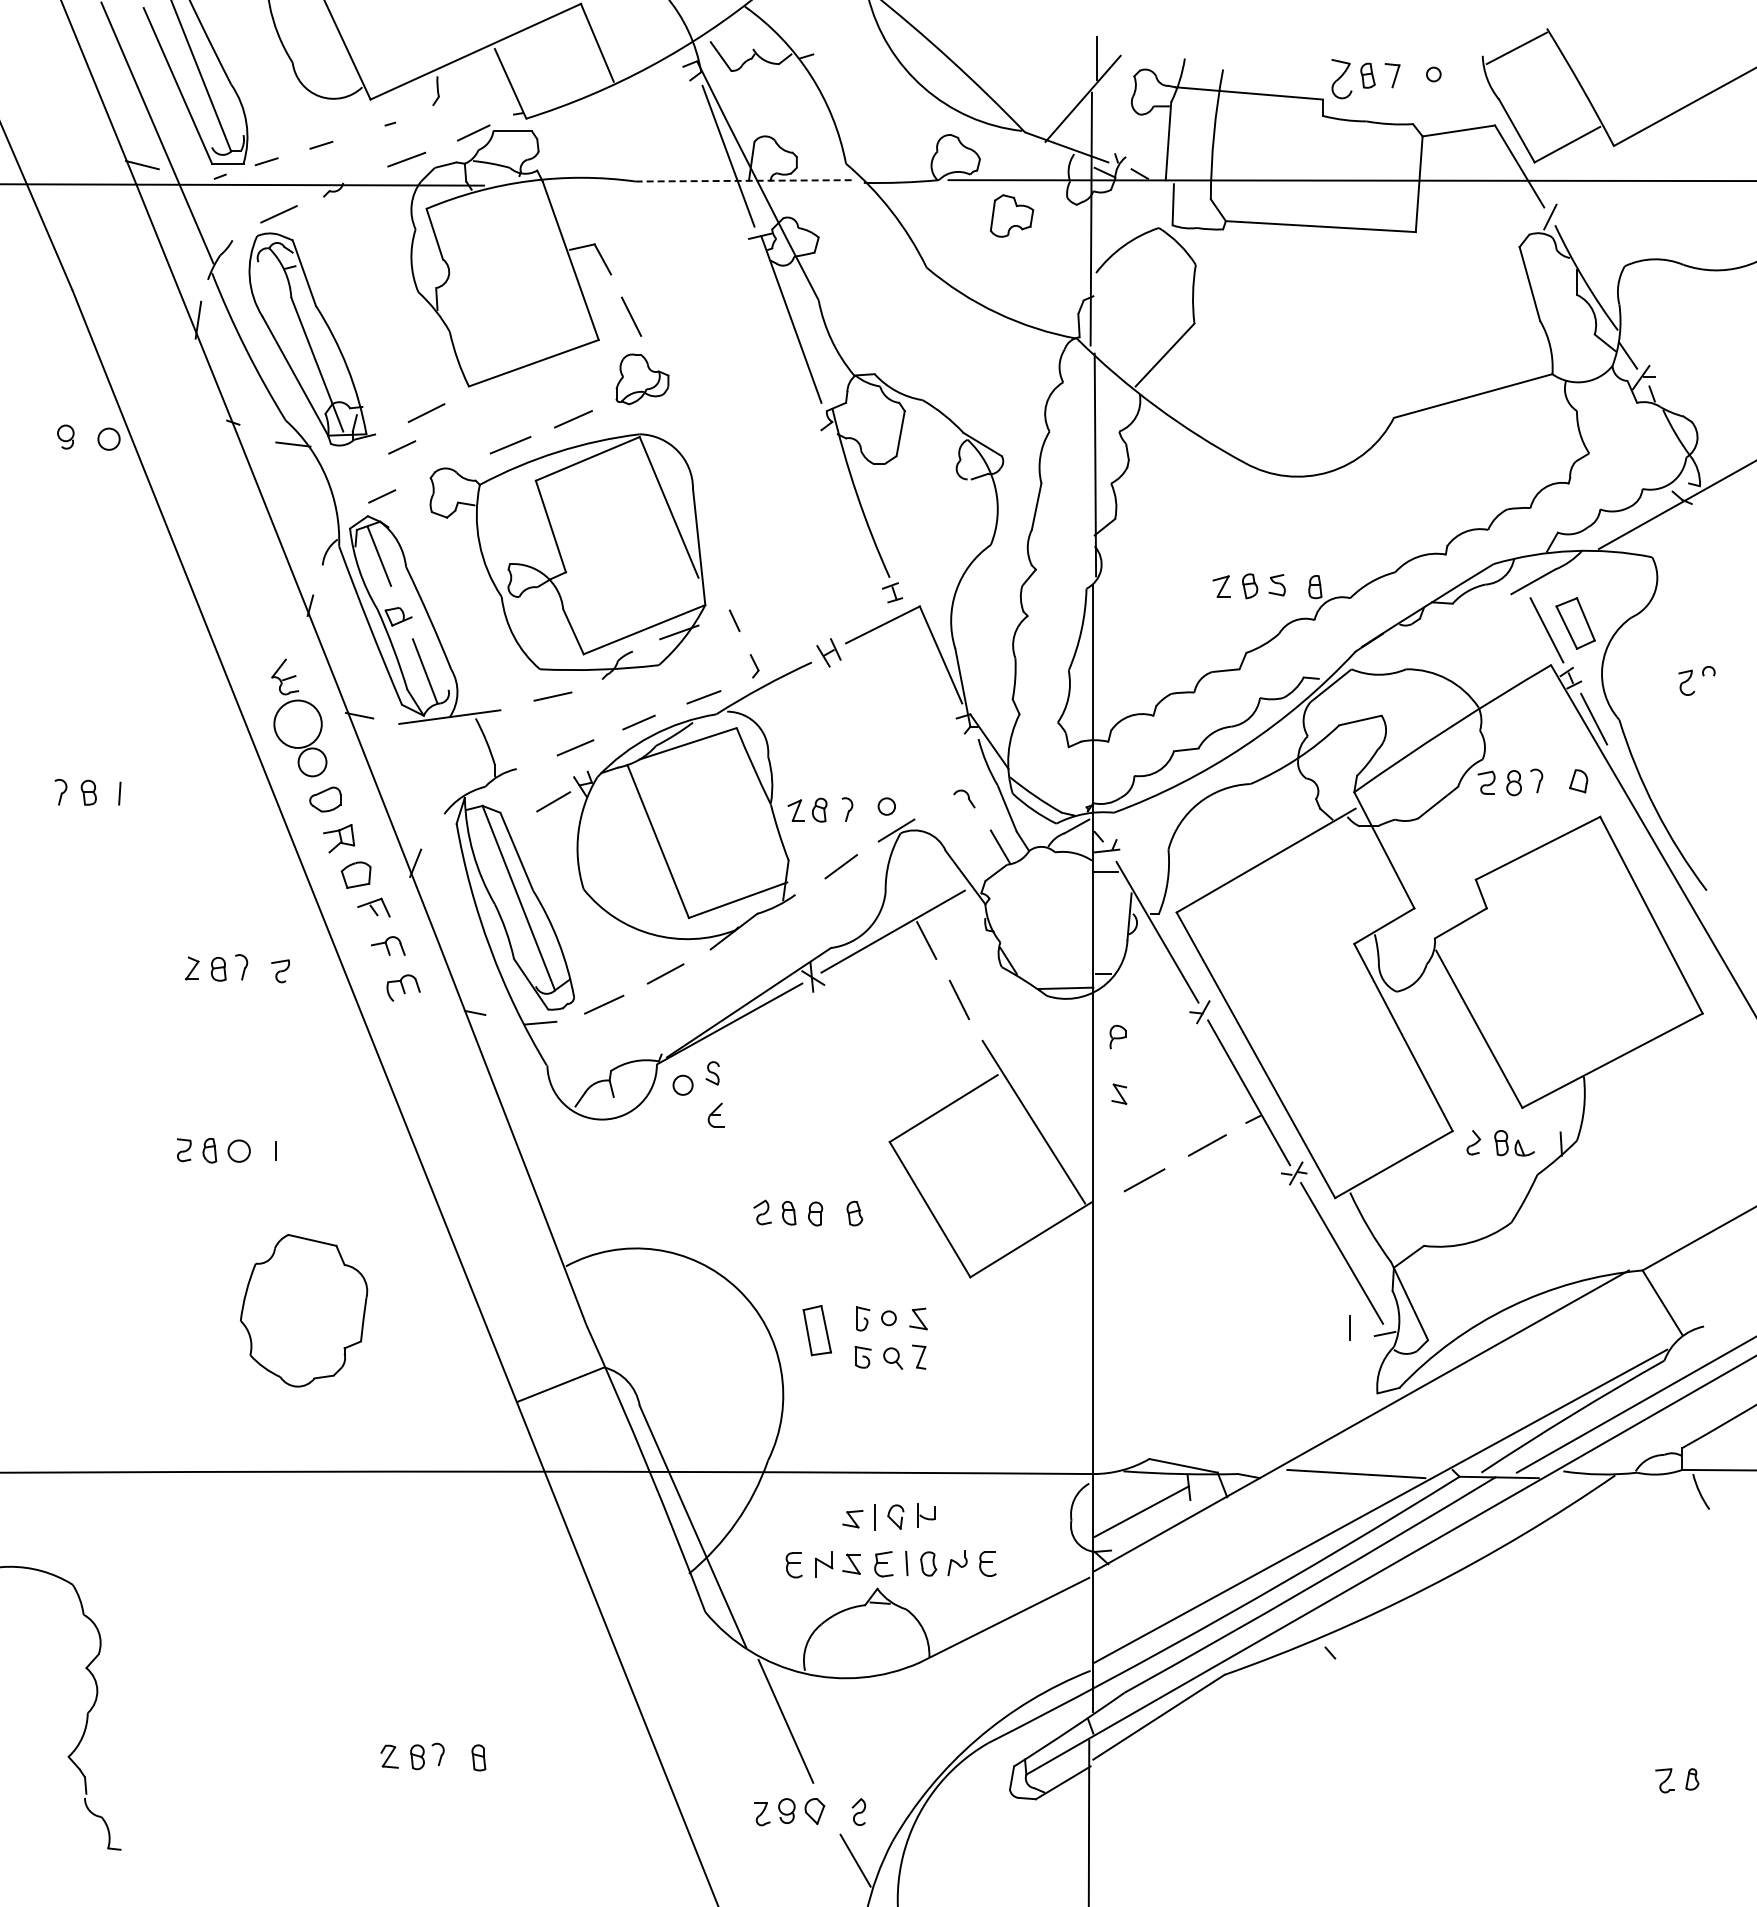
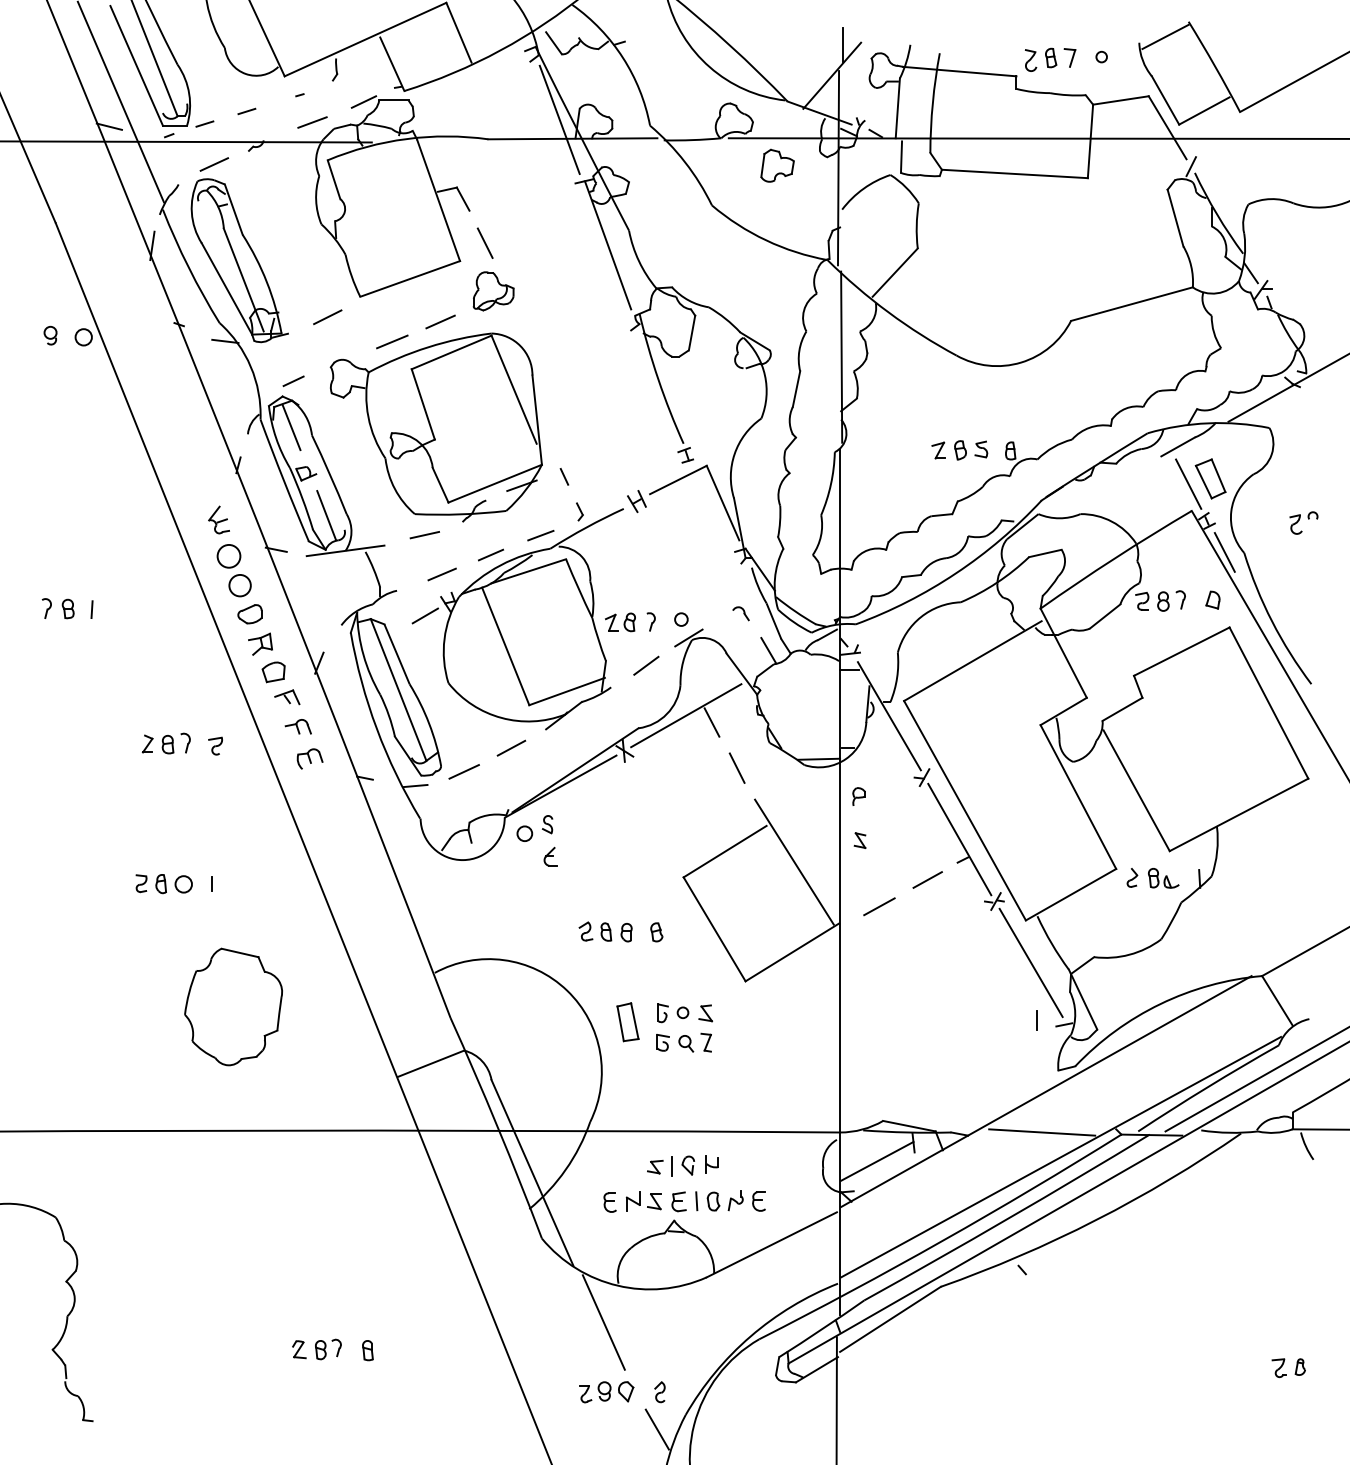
part: (1341, 78) -> (1030, 60), size x0.71
line: (745, 180) -> (572, 138), dashed -> solid
line: (402, 447) -> (309, 343), removed
circle: (297, 724) -> (228, 556), size x0.62

